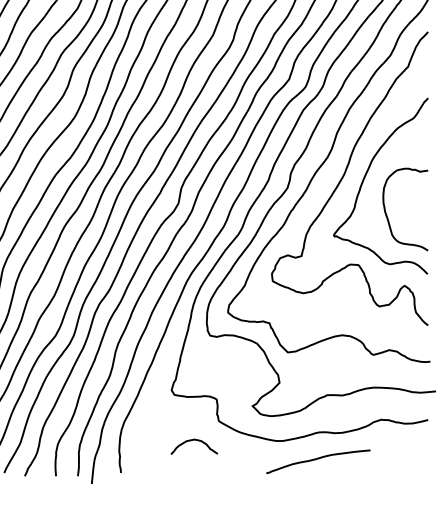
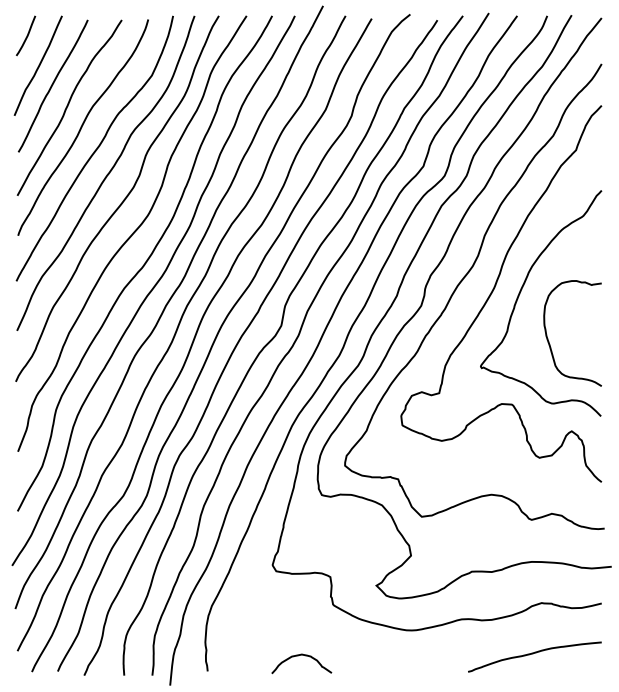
curve: (191, 441) -> (298, 656), moved
curve: (317, 459) -> (533, 654), moved

